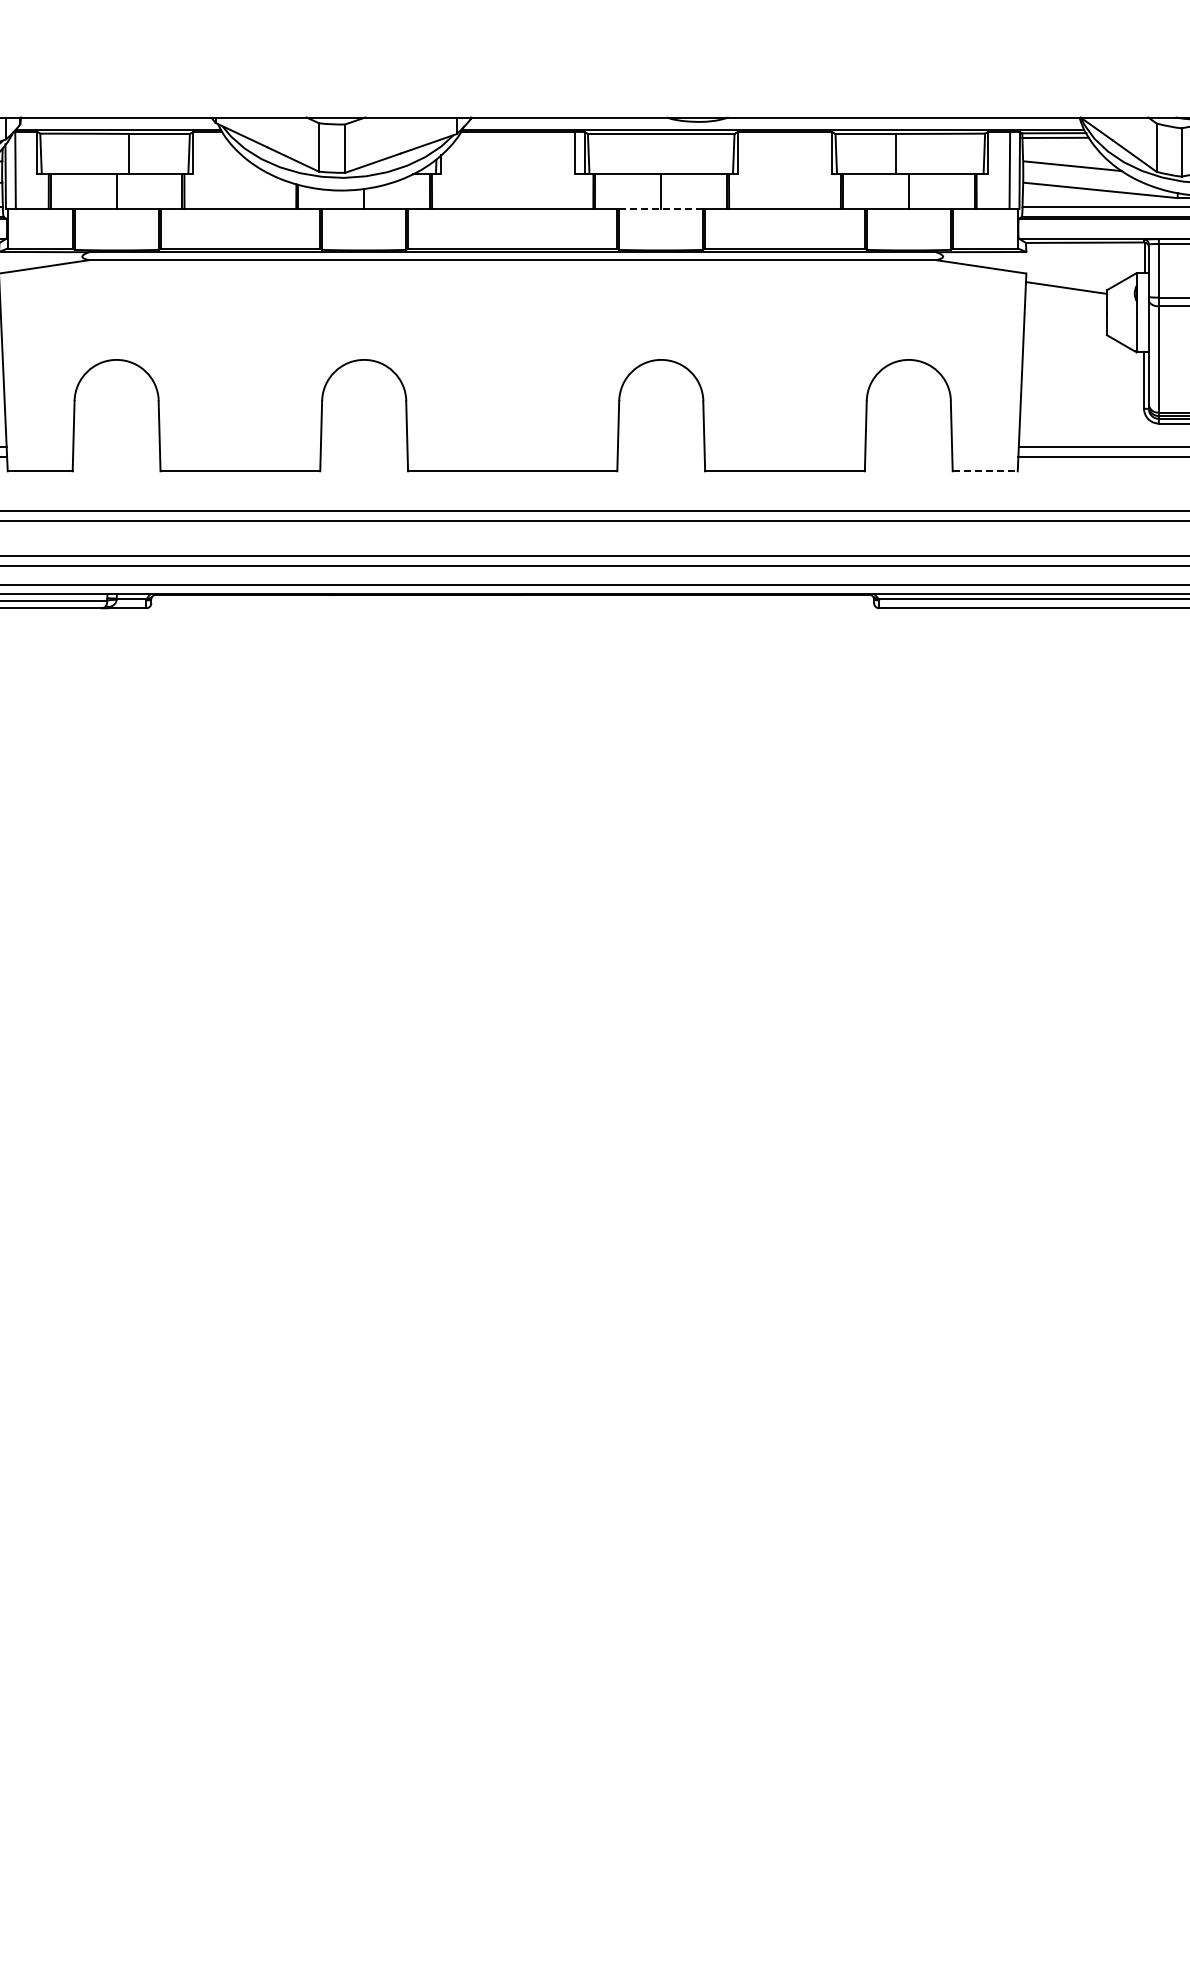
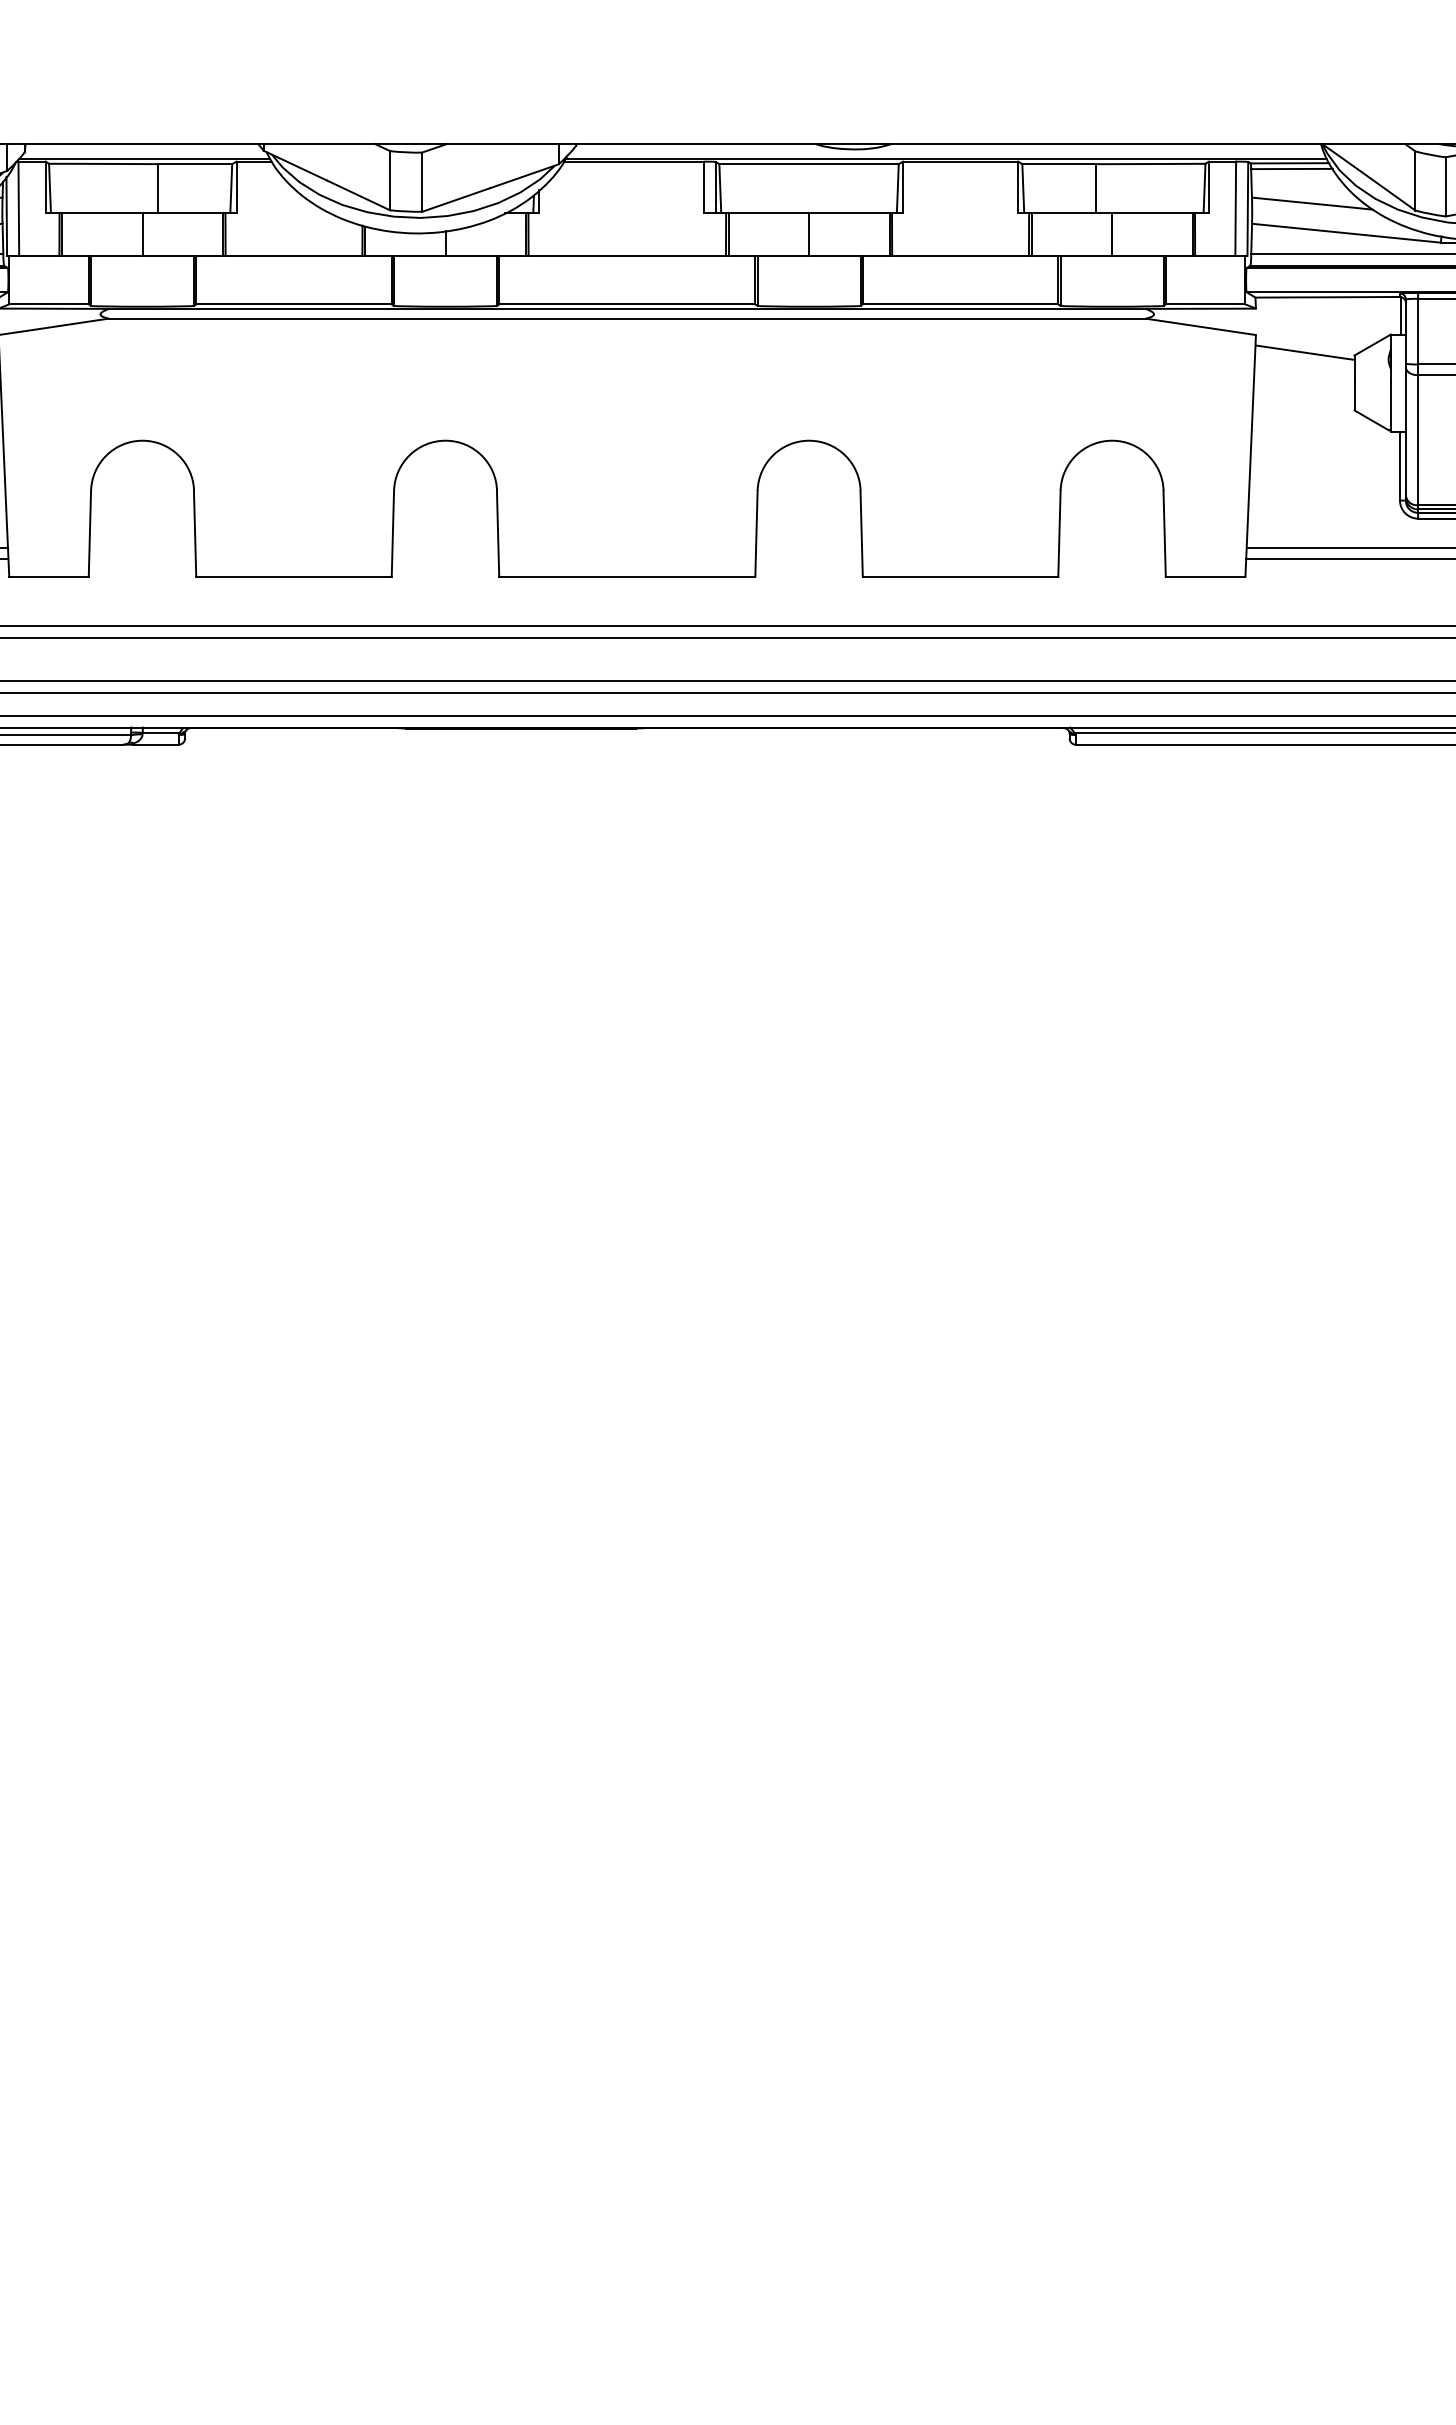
line: (661, 208) -> (809, 255), dashed -> solid
line: (985, 471) -> (1205, 577), dashed -> solid

